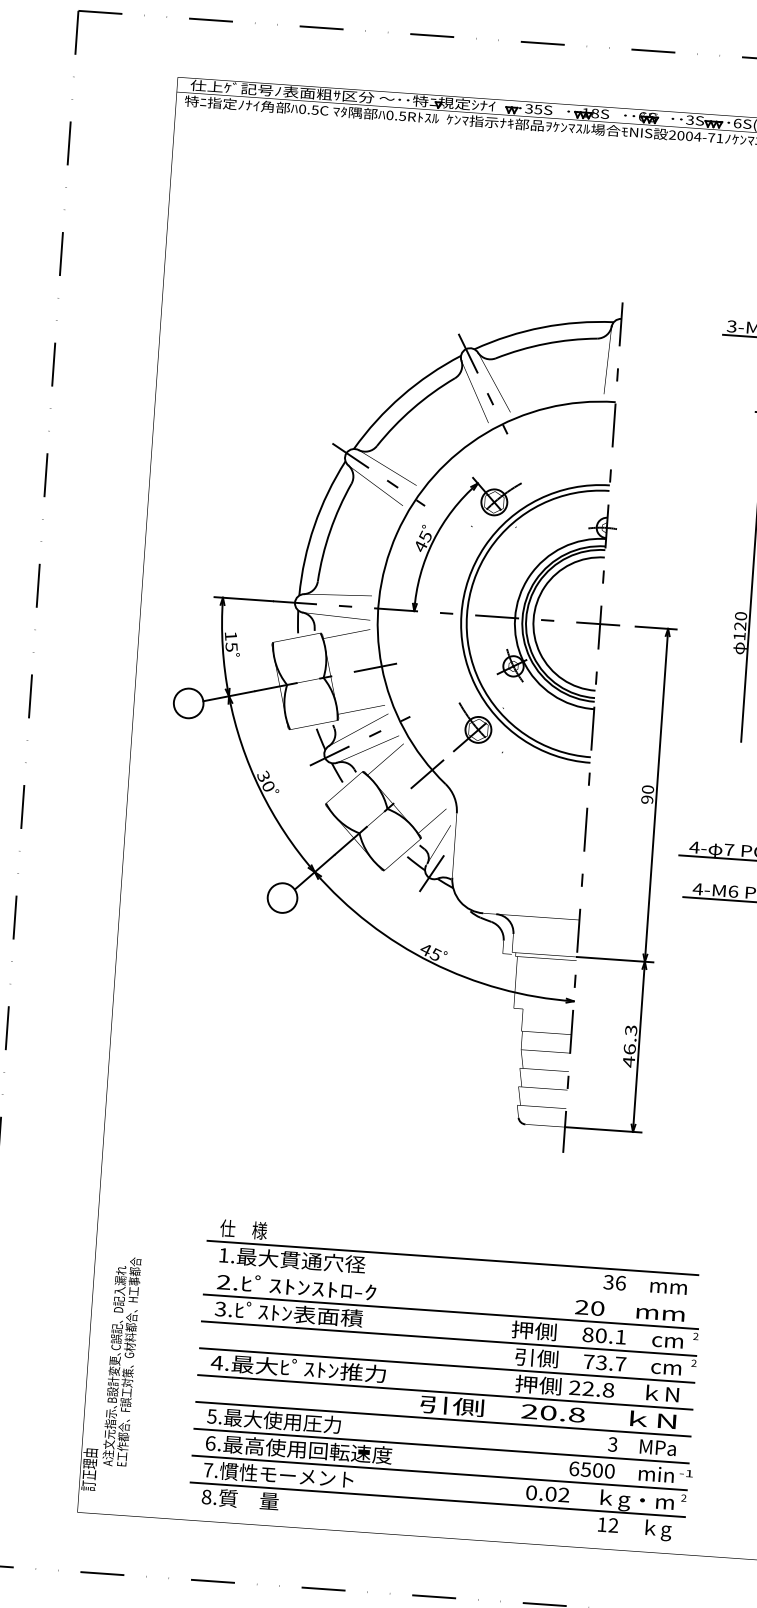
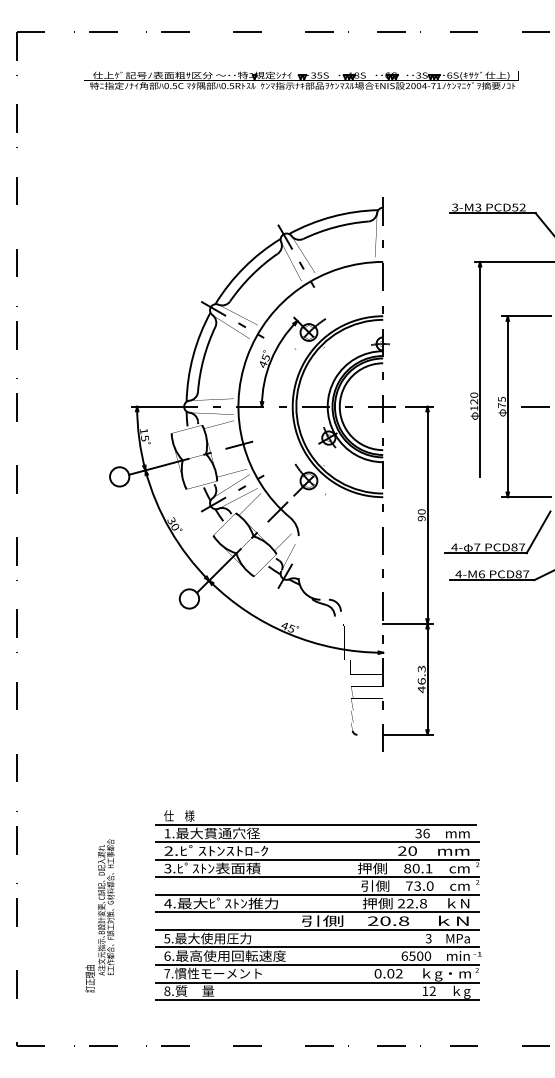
line: (452, 1285) -> (317, 842), added
text: (619, 1363) -> (429, 885), 73.7 -> 73.0
line: (435, 1527) -> (317, 1000), added

